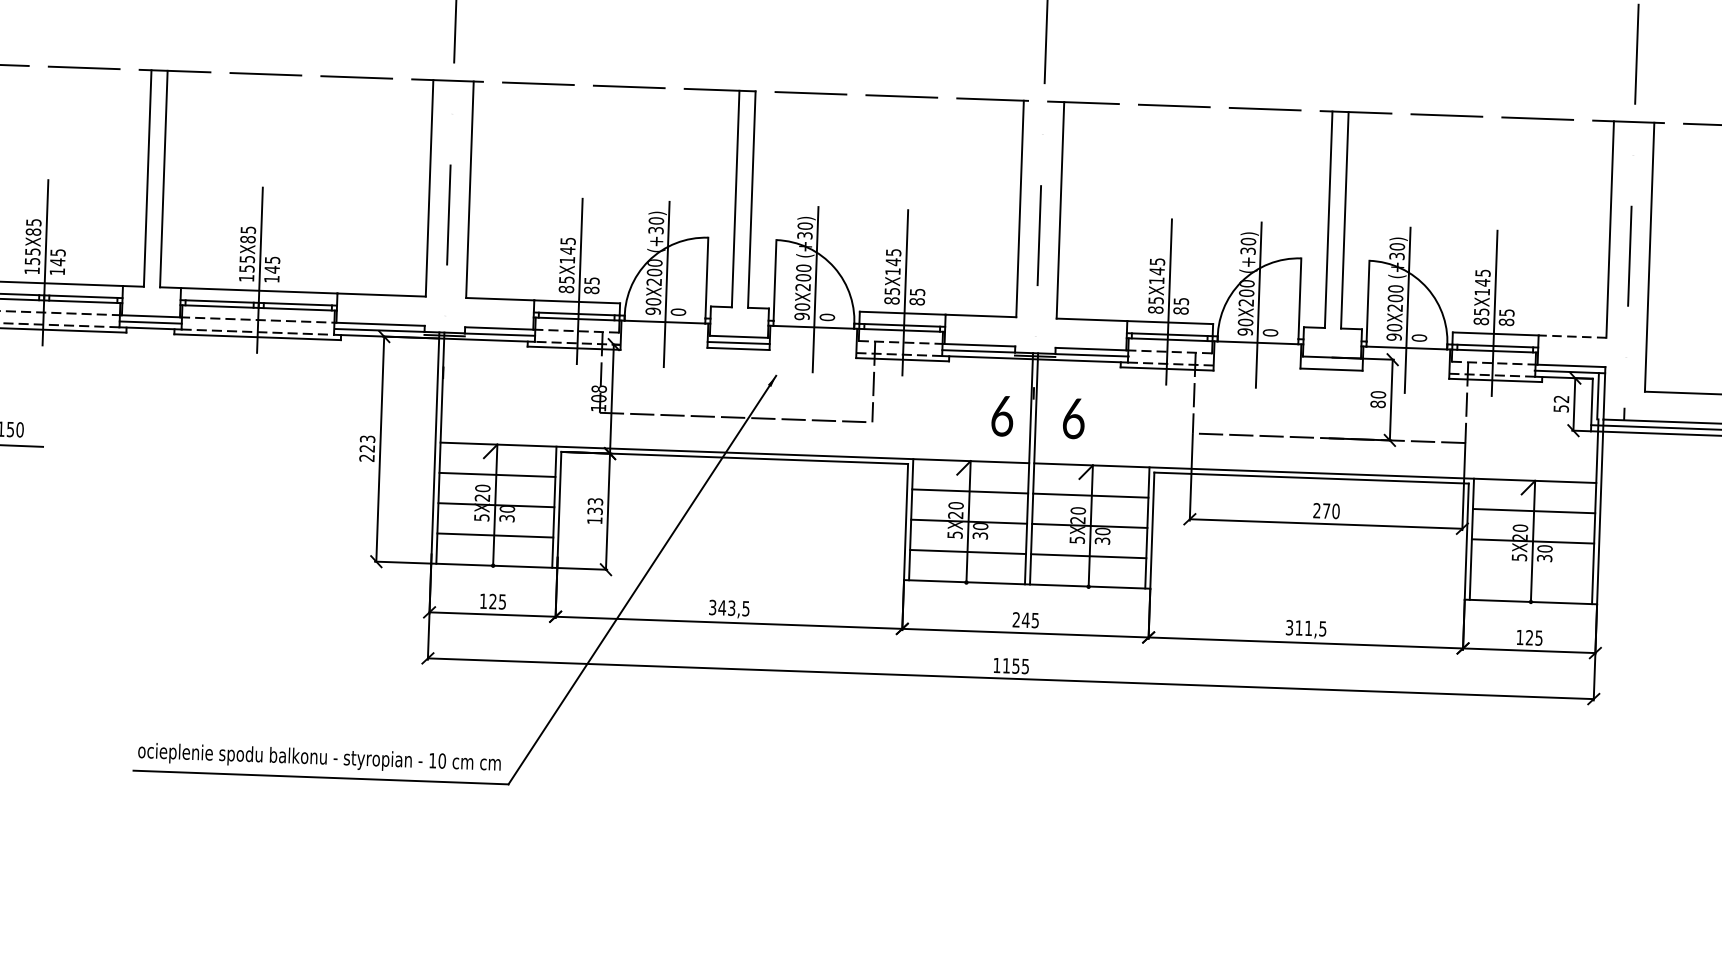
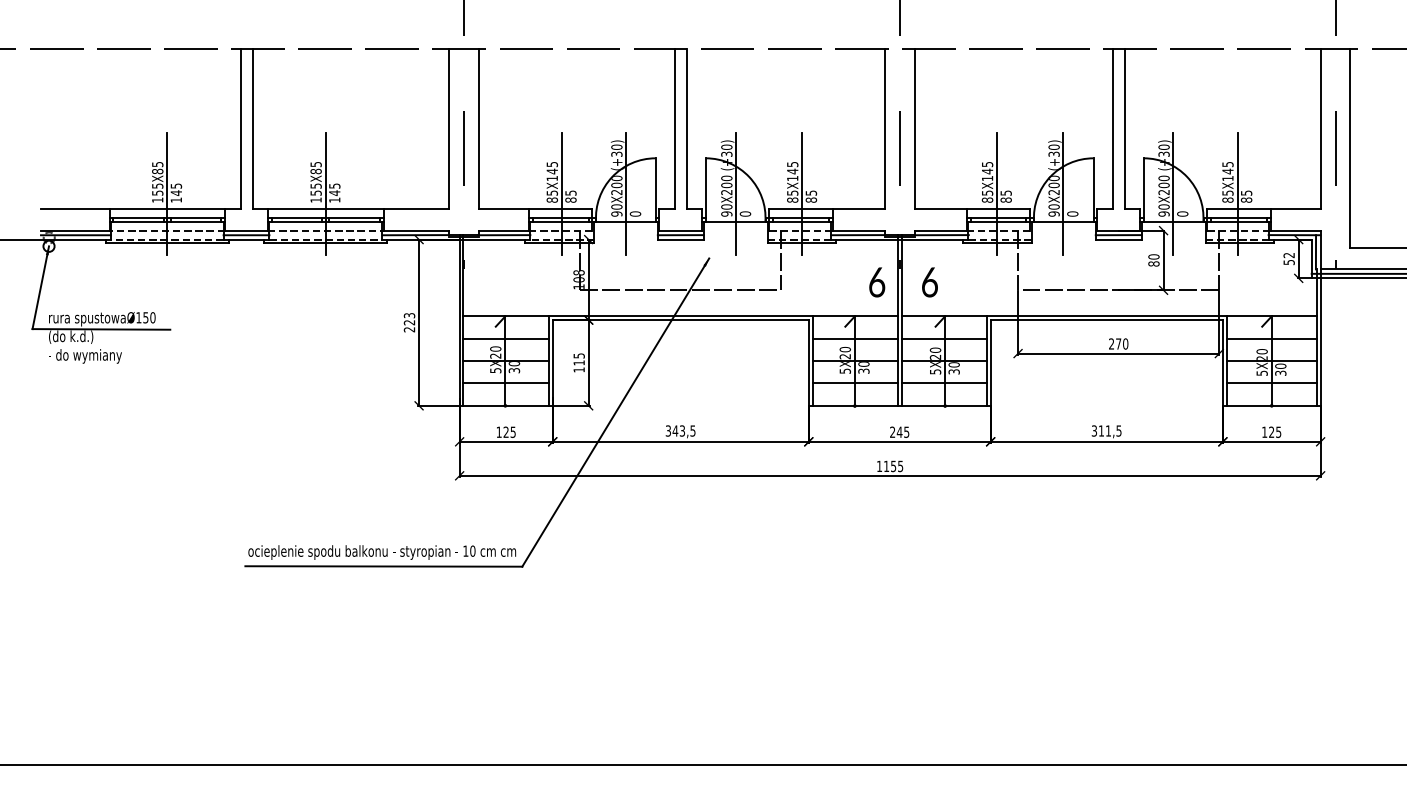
line: (1572, 337) -> (1295, 209), dashed -> solid
line: (1331, 364) -> (1118, 235), added
text: (594, 506) -> (578, 359), 133 -> 115
line: (1531, 571) -> (1271, 383), added

